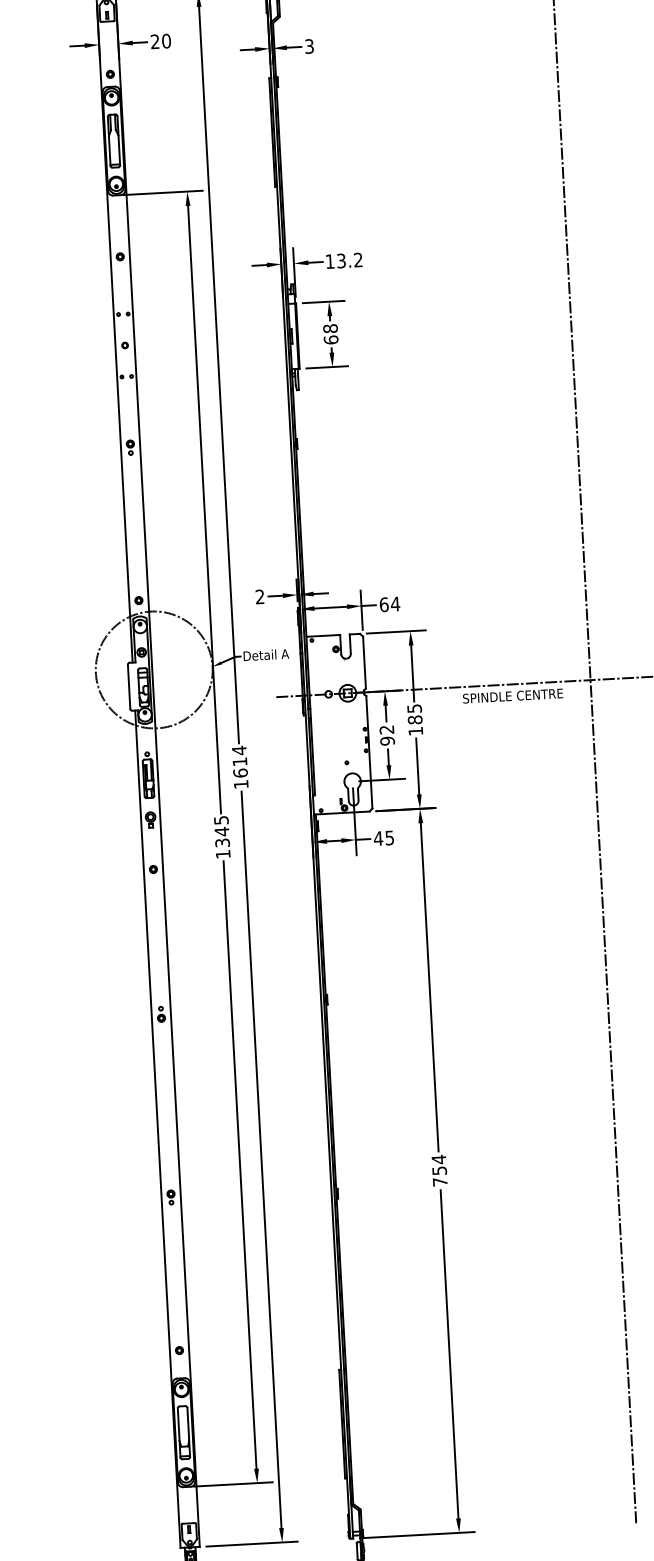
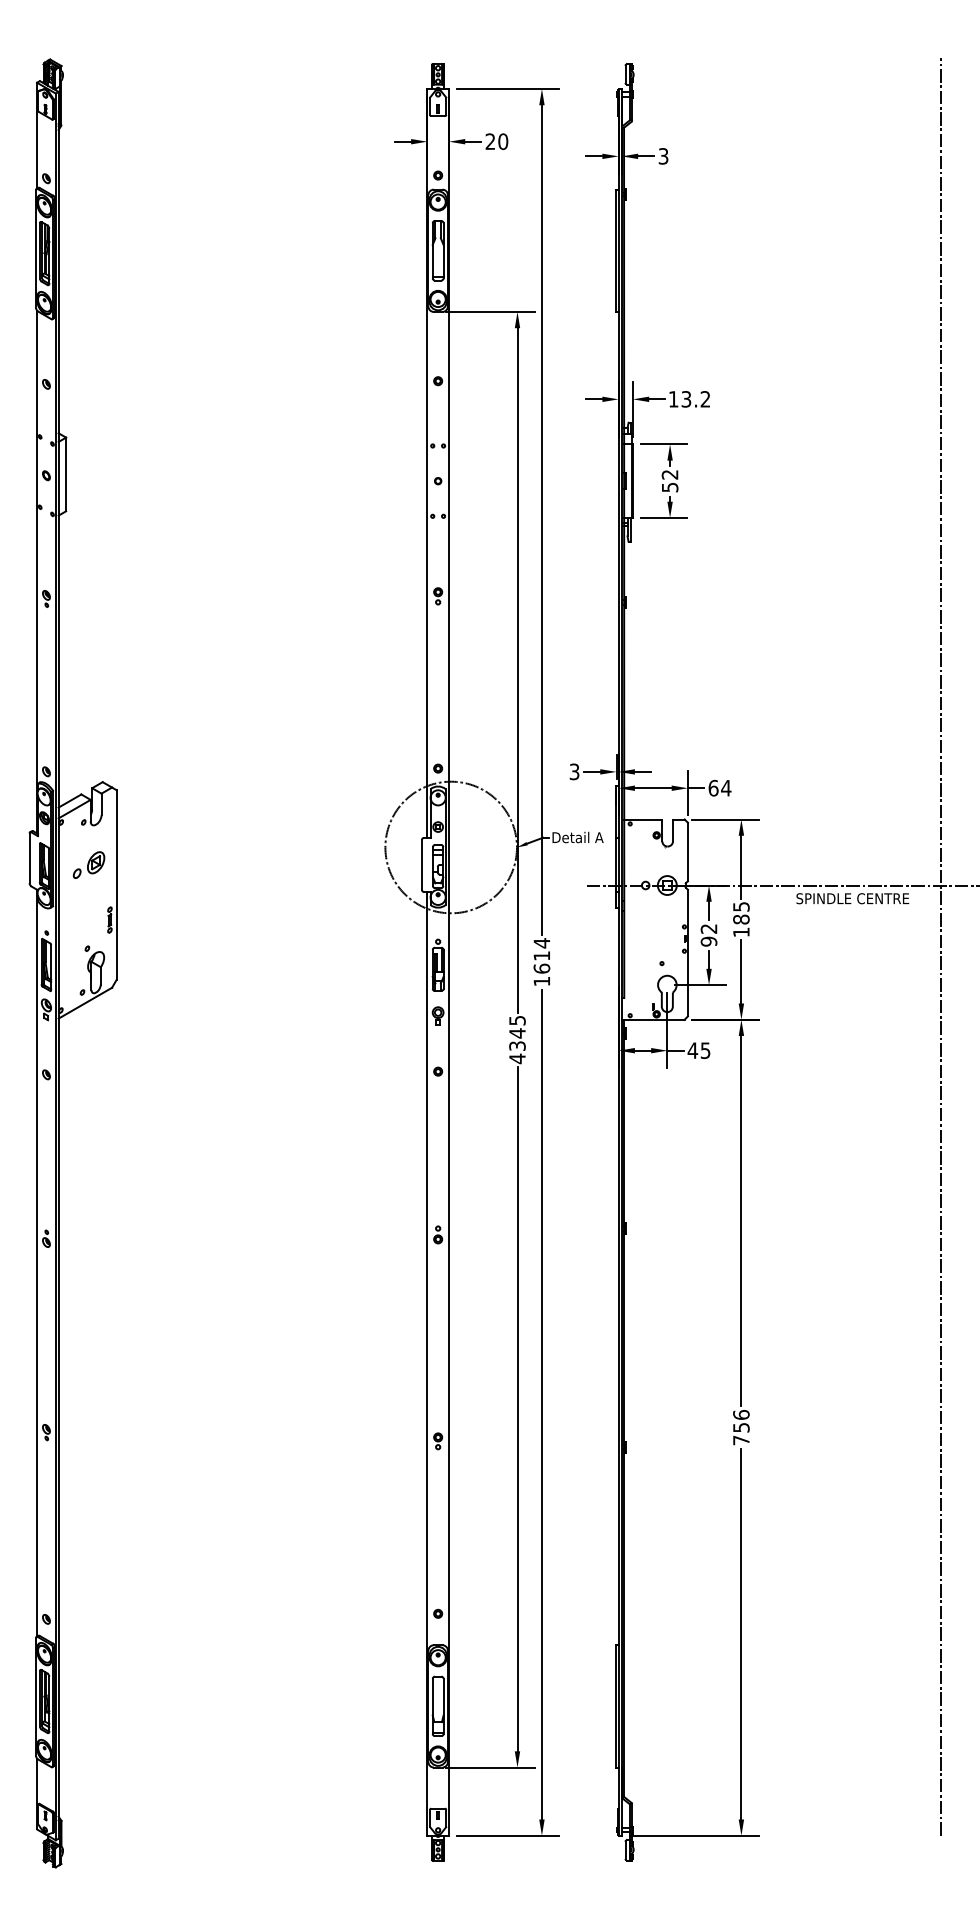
text: (330, 333) -> (669, 480), 68 -> 52
text: (260, 597) -> (574, 772), 2 -> 3
text: (223, 853) -> (517, 1058), 1345 -> 4345
text: (439, 1159) -> (741, 1414), 754 -> 756

